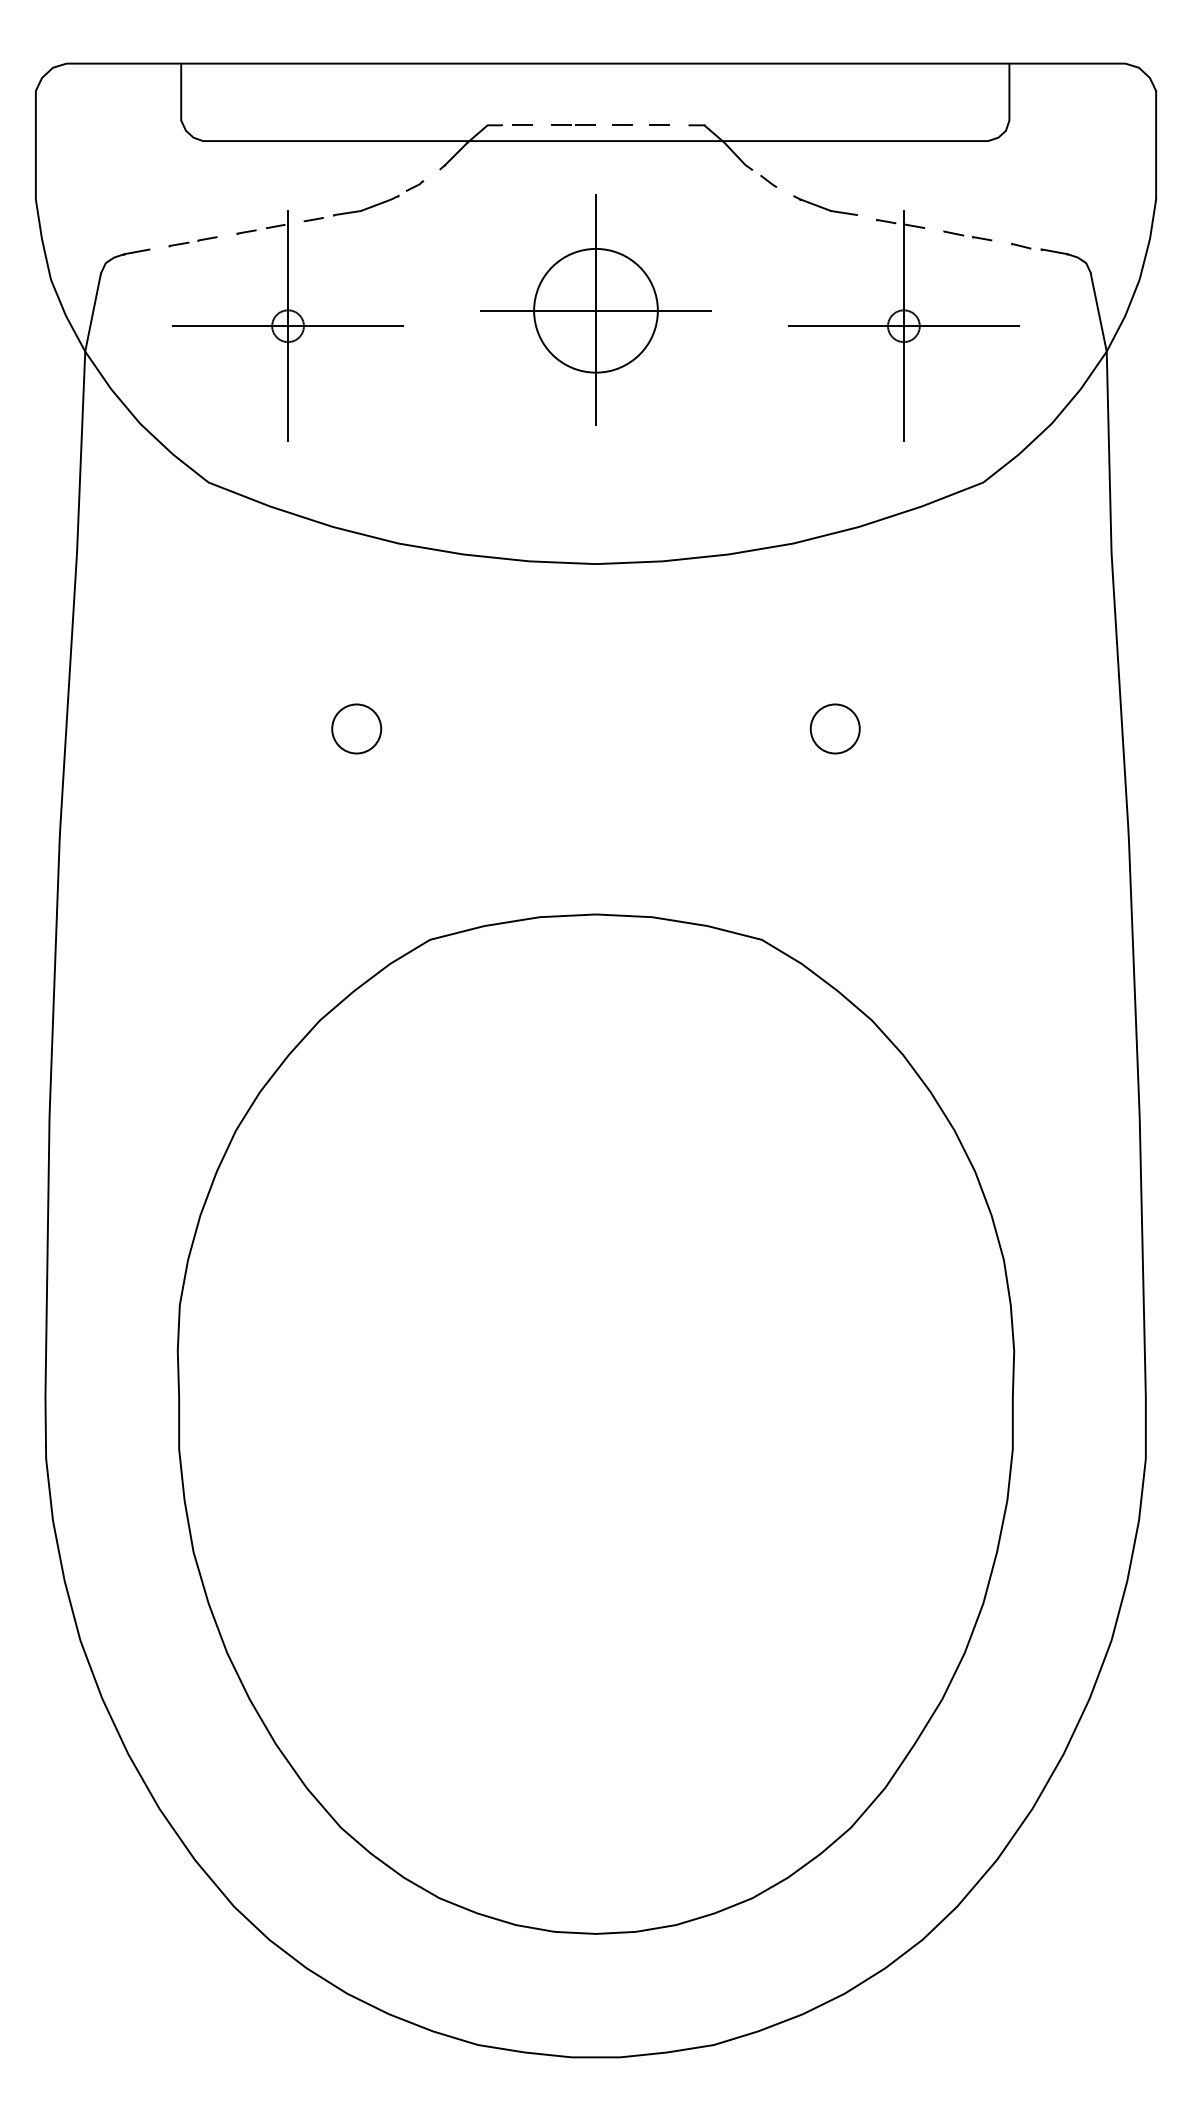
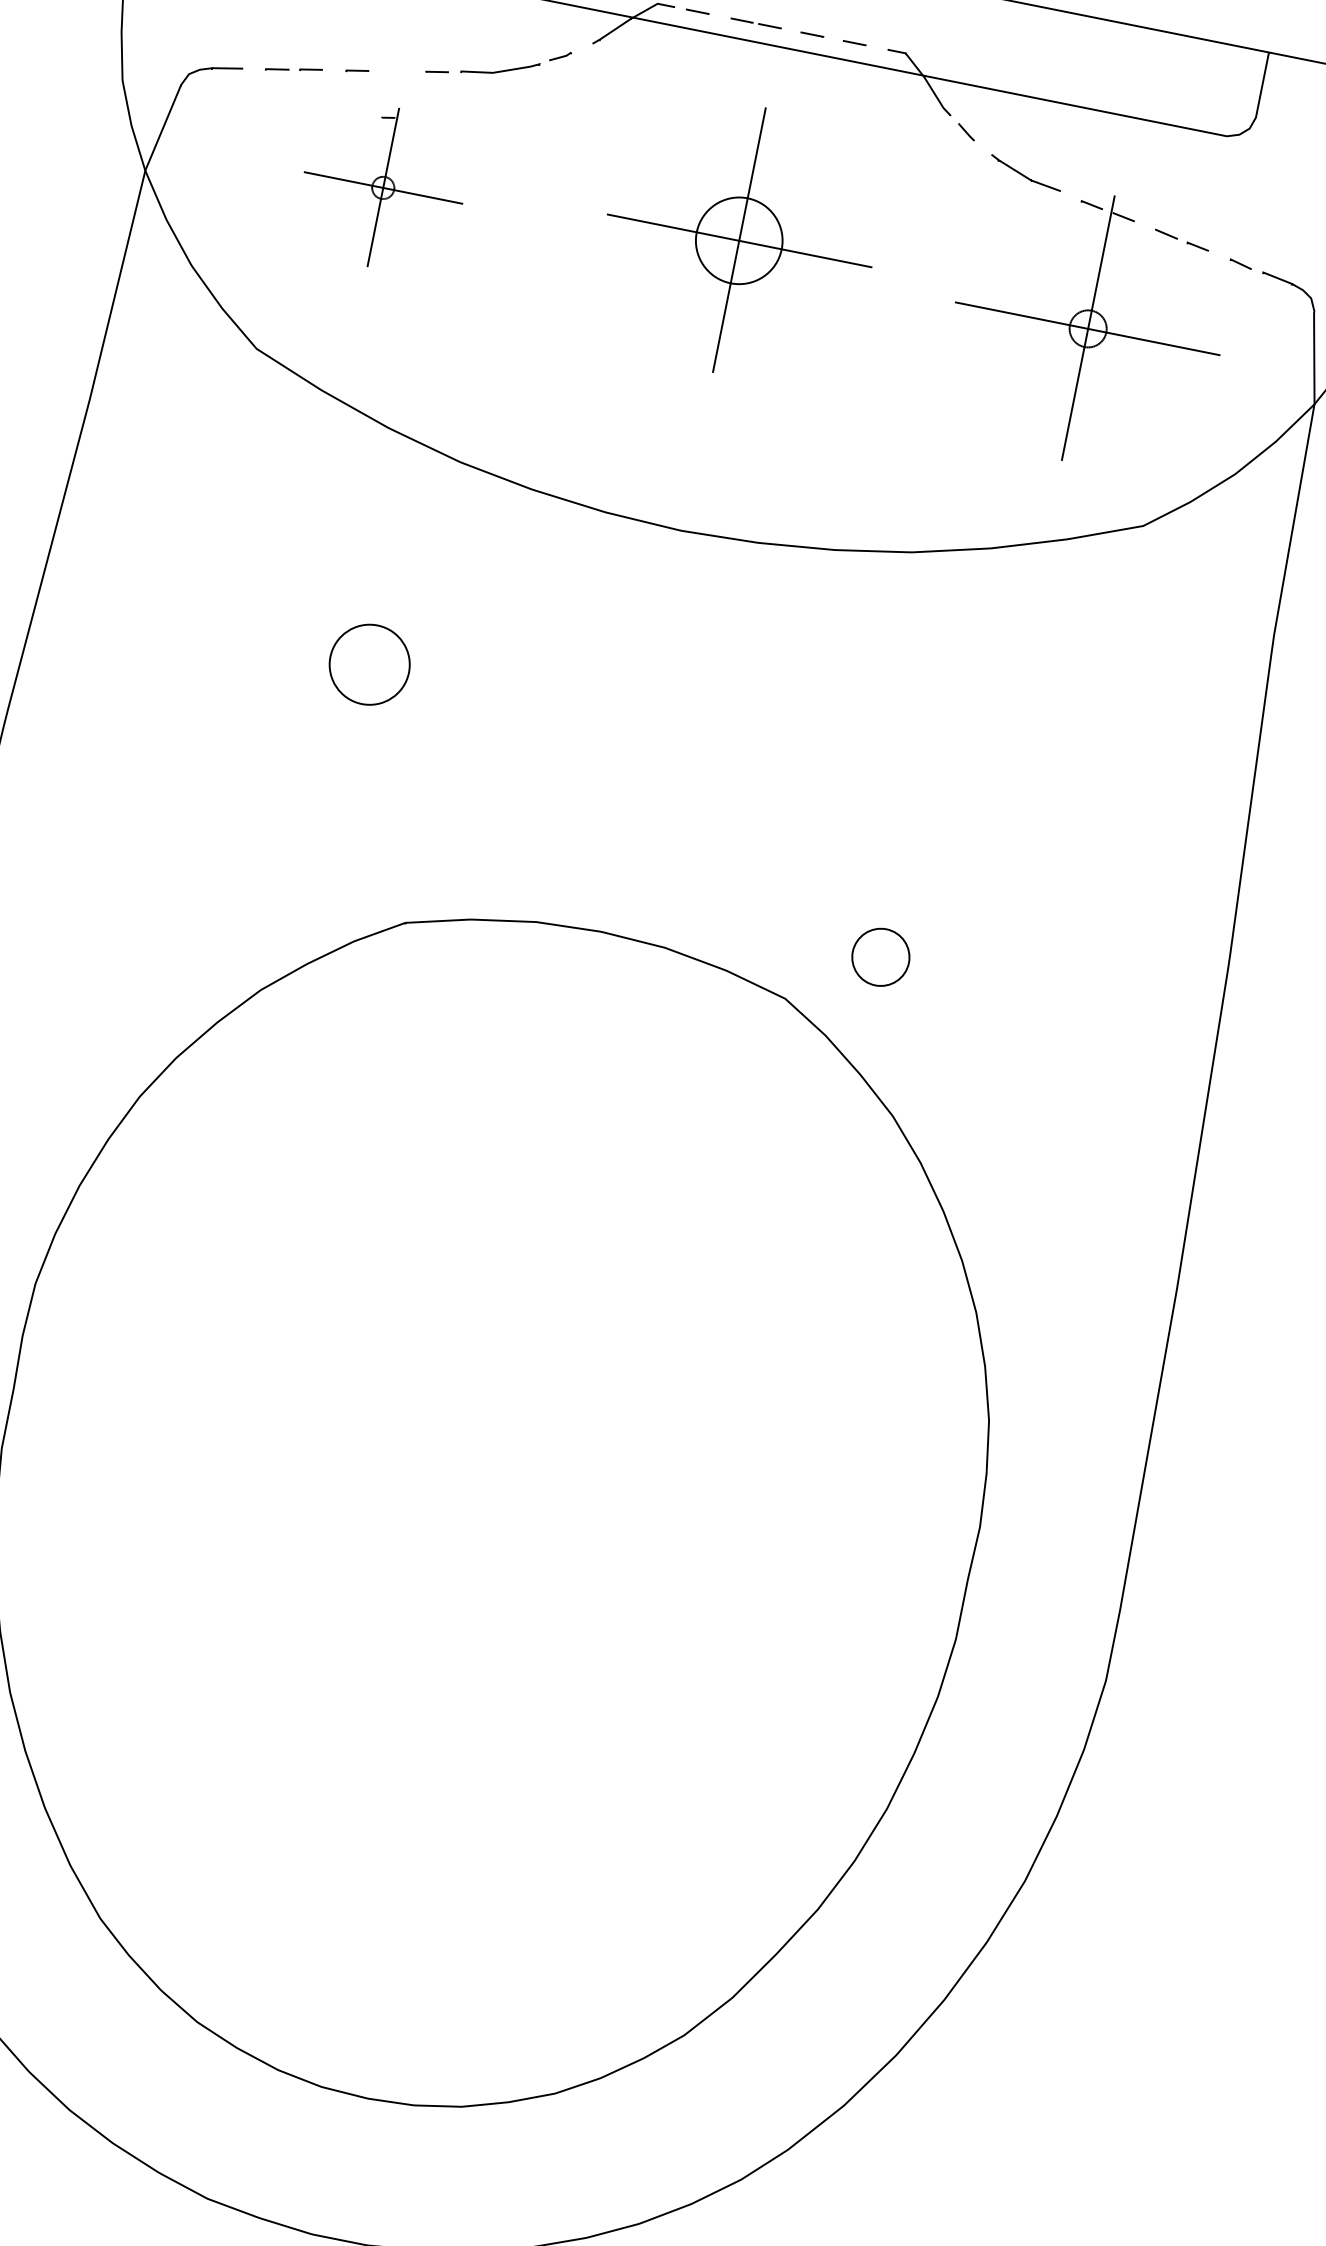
circle: (595, 310) -> (738, 240), size x0.6
part: (287, 325) -> (382, 187), size x0.6
circle: (356, 728) -> (369, 664), size x1.4
circle: (834, 728) -> (880, 956), moved

